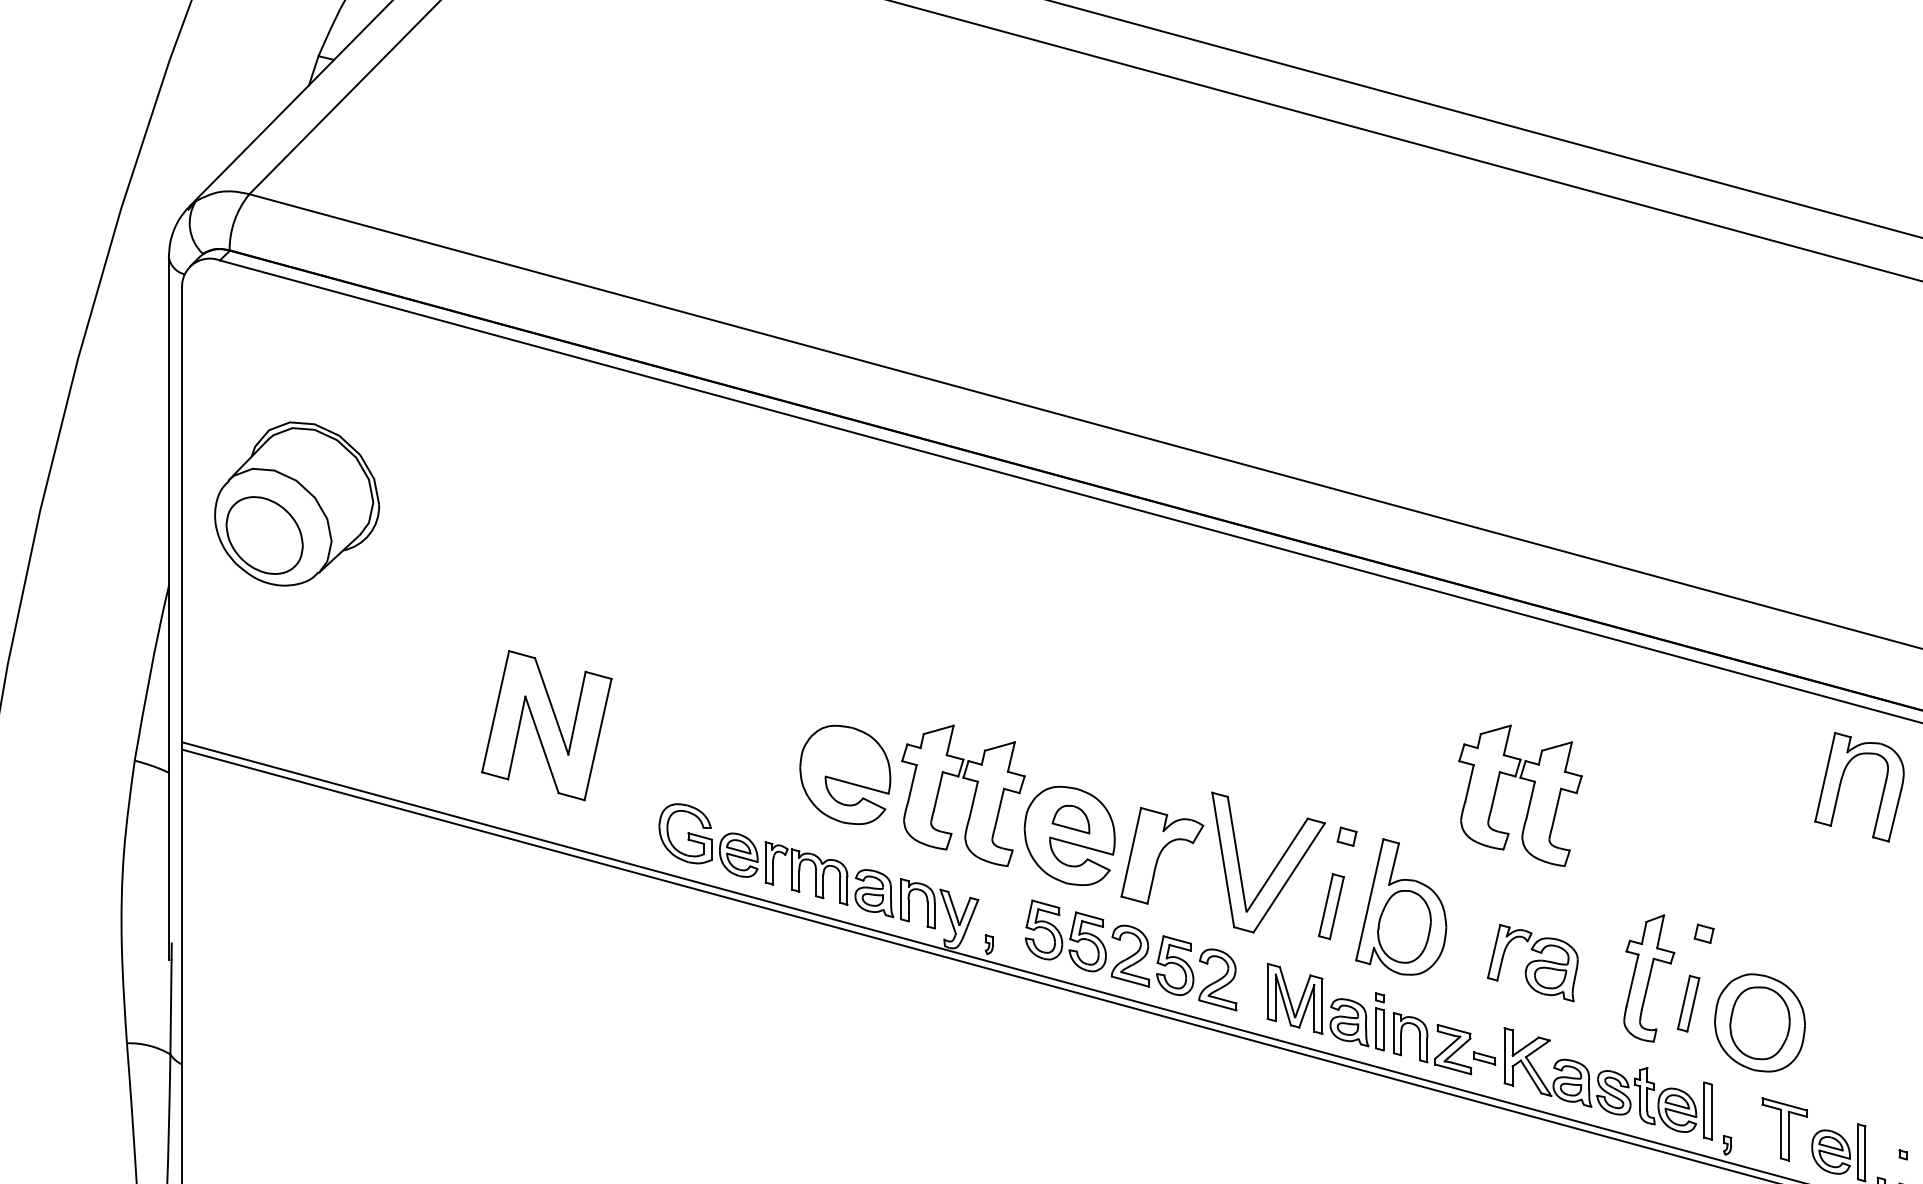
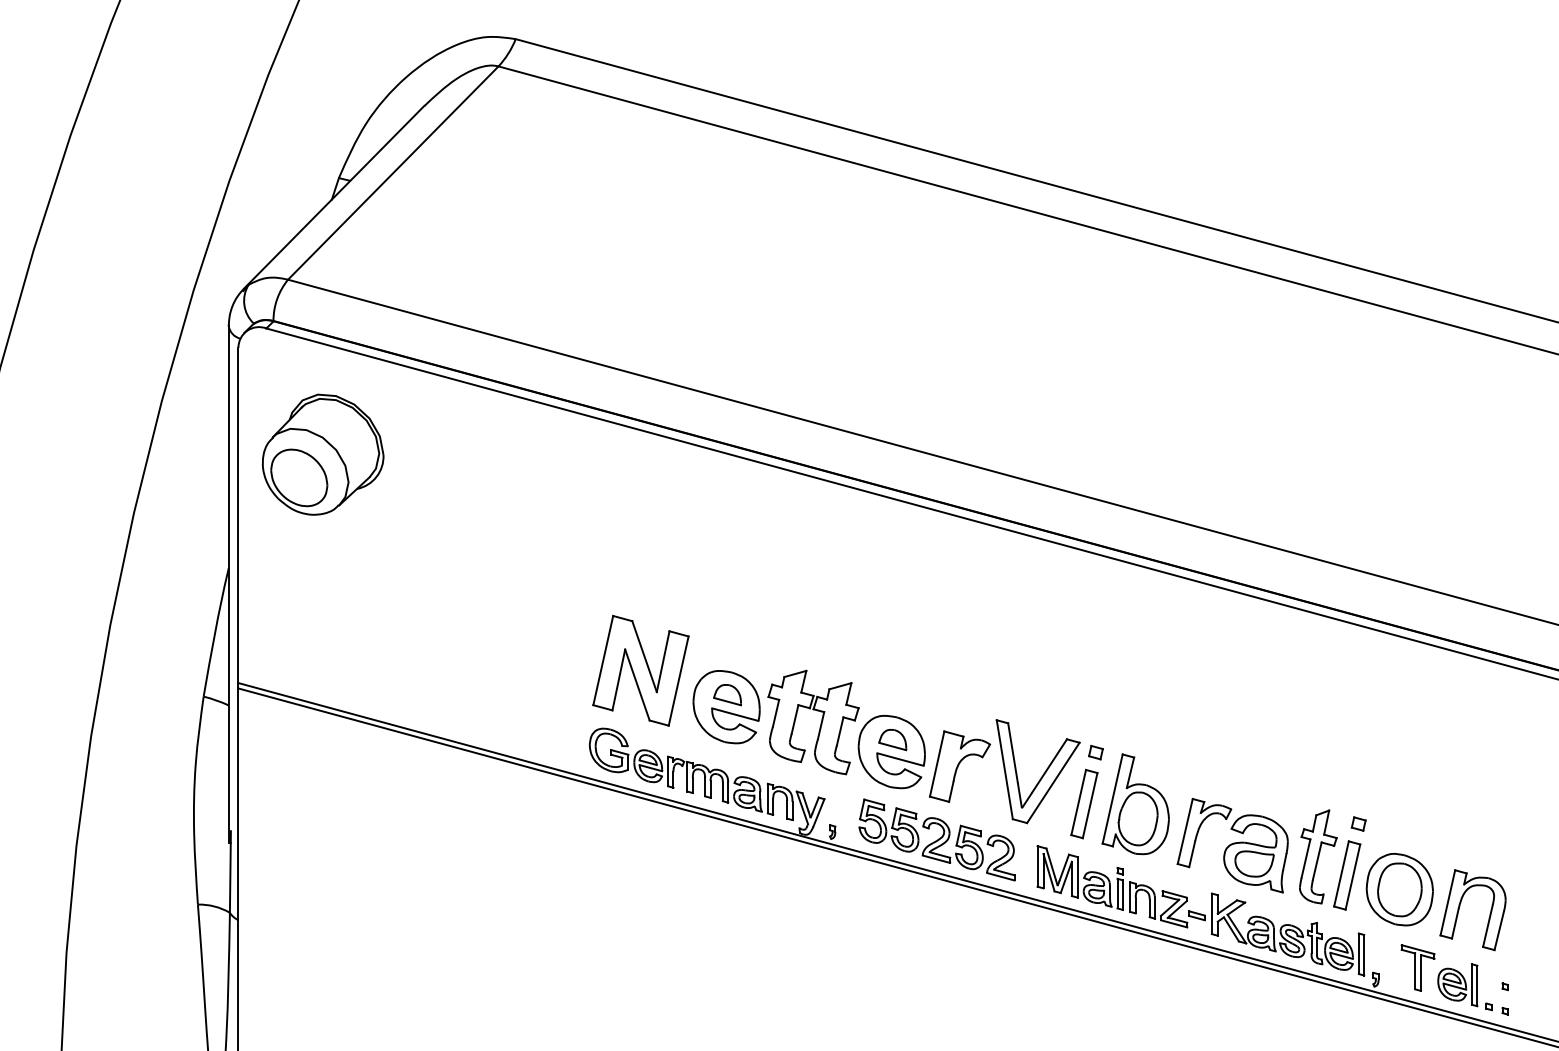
part: (296, 503) -> (322, 454), moved
part: (546, 725) -> (640, 670), moved
part: (846, 759) -> (727, 695), added
part: (1842, 782) -> (1460, 906), moved
part: (1529, 795) -> (1230, 722), removed
part: (1331, 905) -> (1084, 803), size x1.43
part: (1532, 962) -> (1232, 845), size x1.67
part: (1688, 1003) -> (1347, 875), size x1.67

